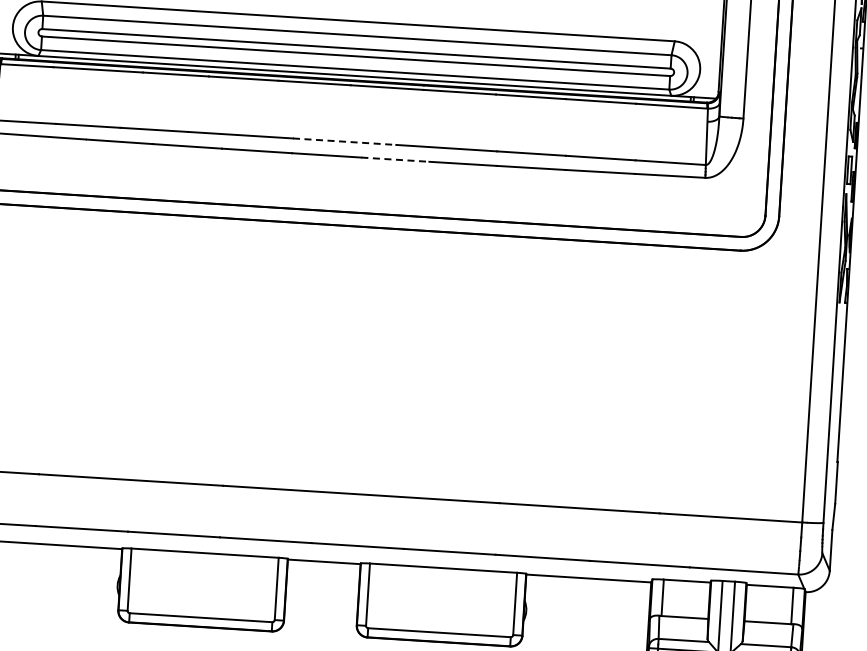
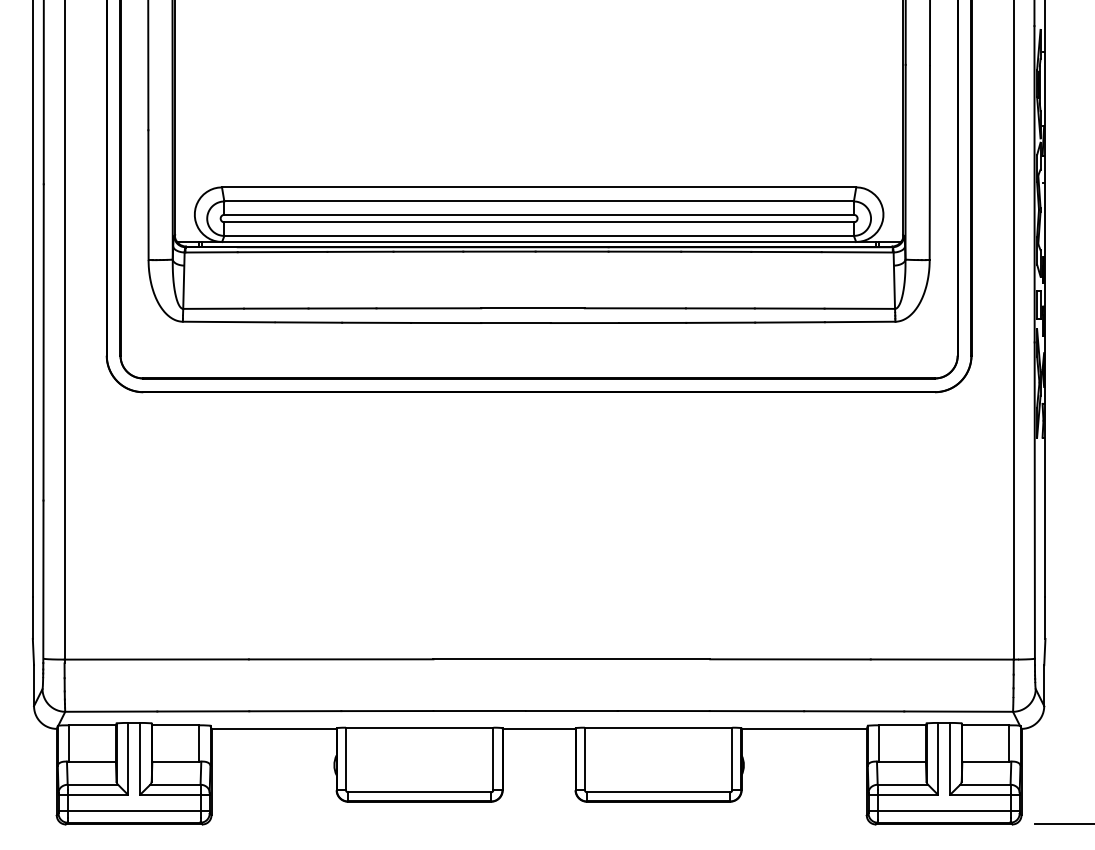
line: (345, 141) -> (533, 308), dashed -> solid
line: (395, 160) -> (585, 323), dashed -> solid

